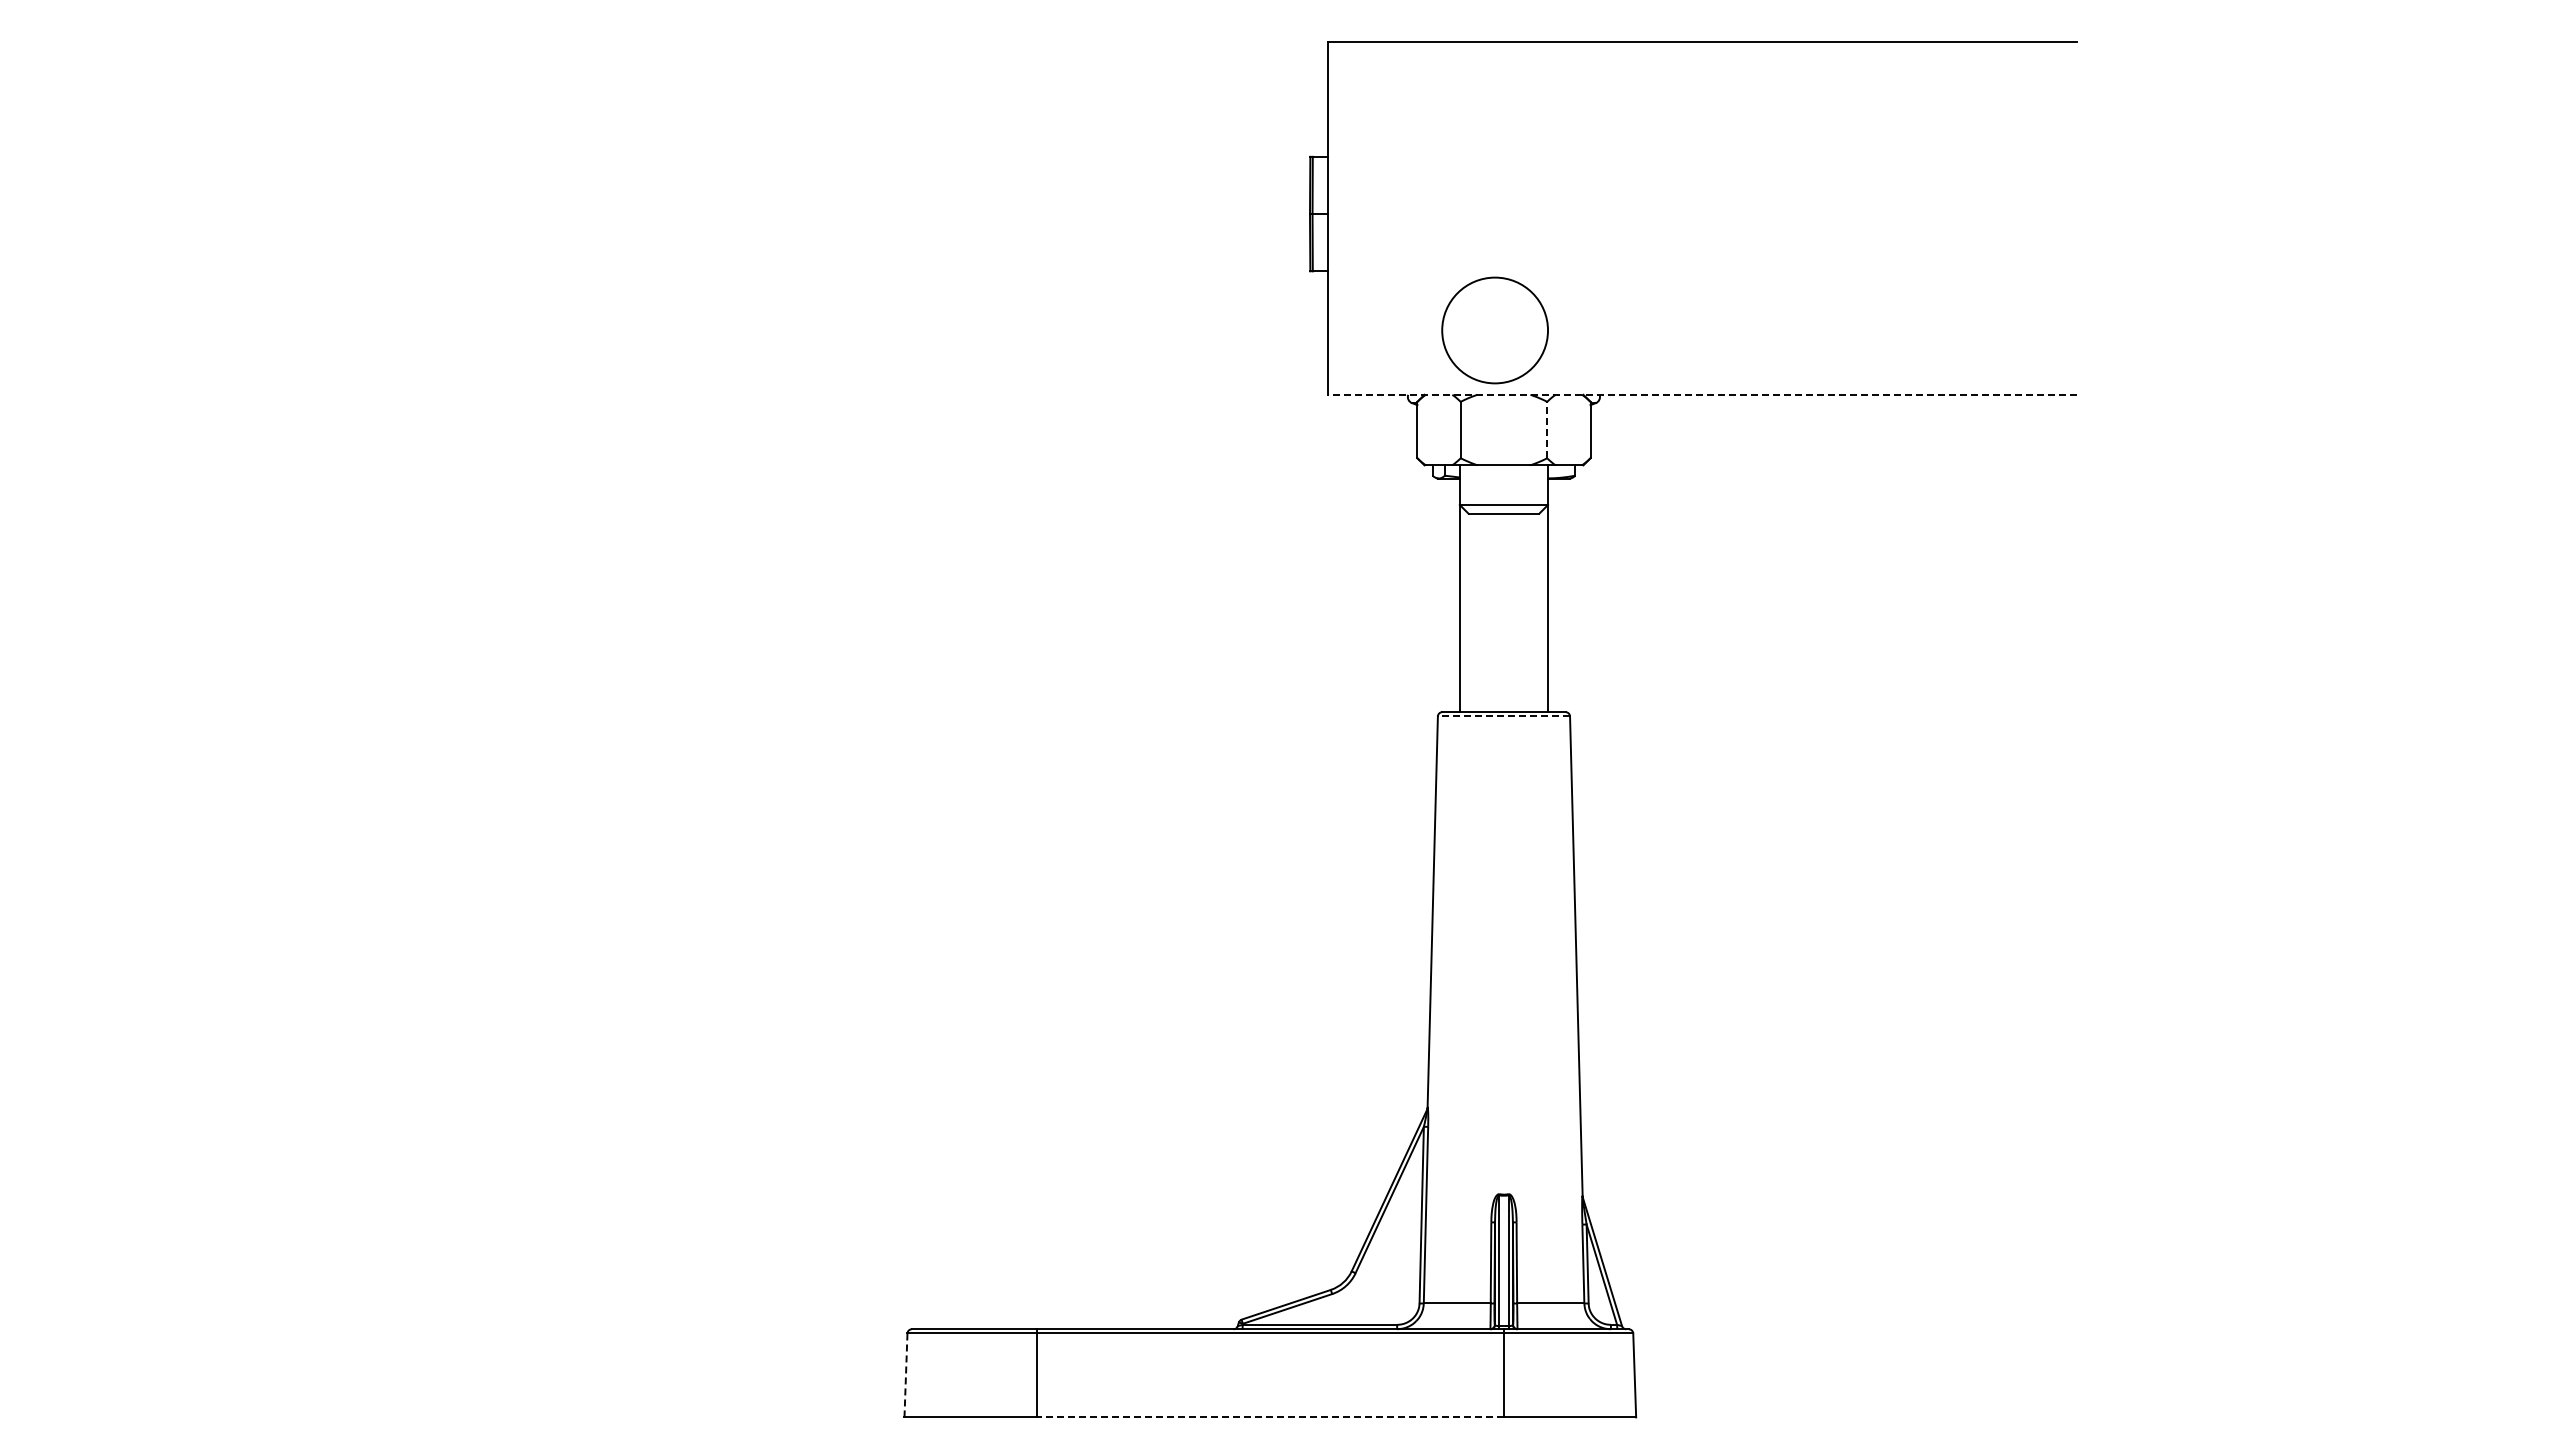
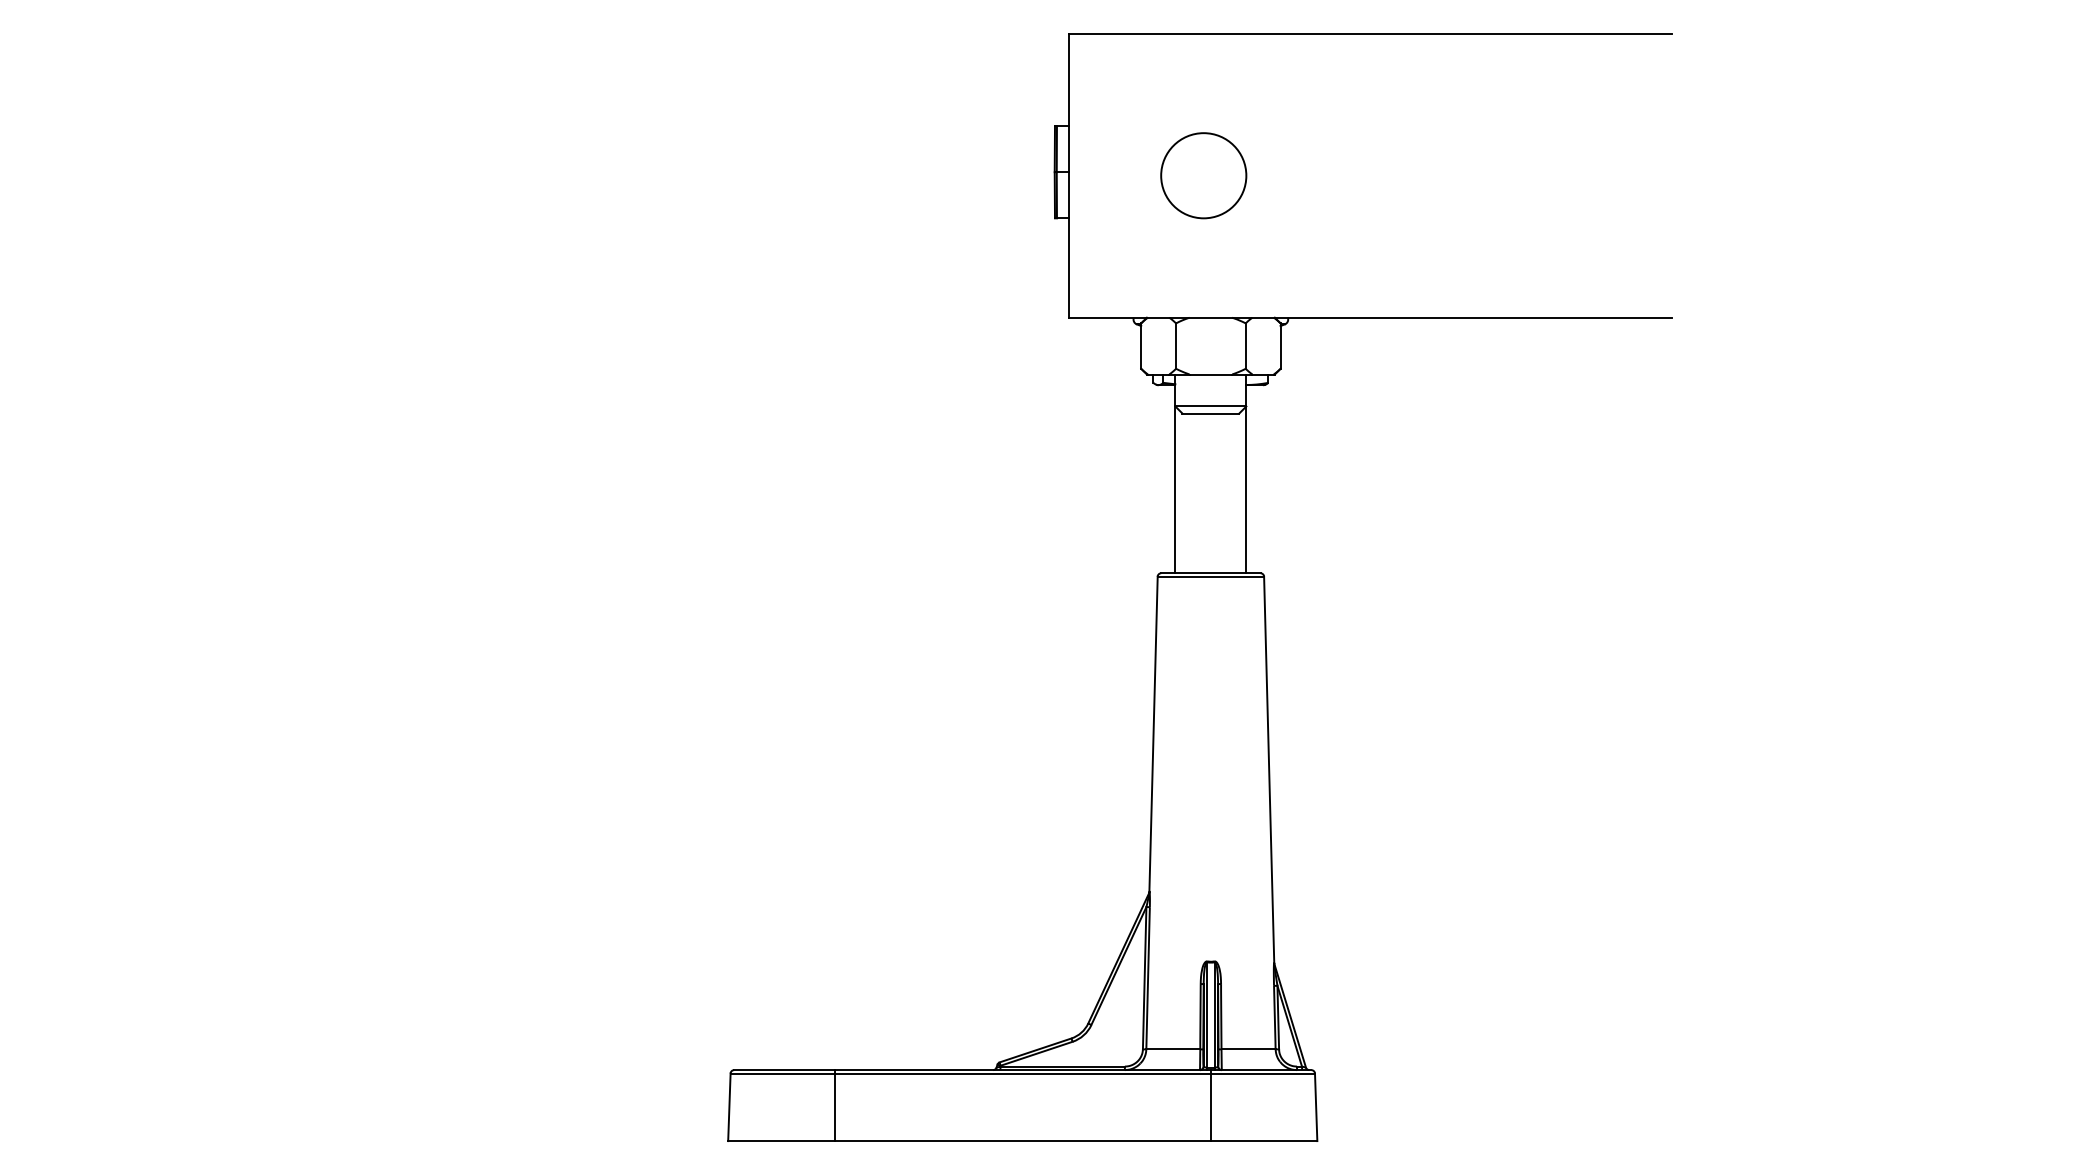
circle: (1494, 330) -> (1203, 175), moved
line: (1702, 394) -> (1370, 317), dashed -> solid
line: (1547, 429) -> (1245, 345), dashed -> solid
line: (1503, 716) -> (1210, 576), dashed -> solid
line: (905, 1375) -> (729, 1107), dashed -> solid
line: (1270, 1417) -> (1022, 1141), dashed -> solid

